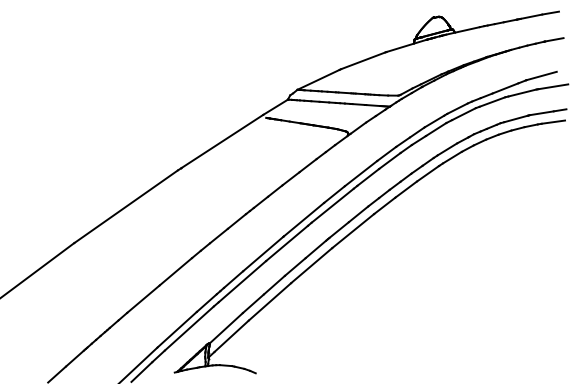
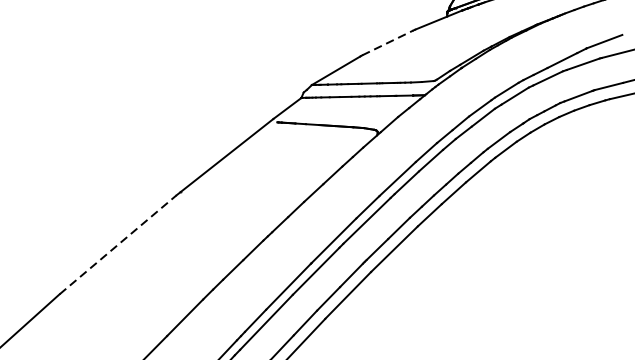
line: (363, 60) -> (388, 42), solid -> dashed
line: (126, 206) -> (118, 244), solid -> dashed

